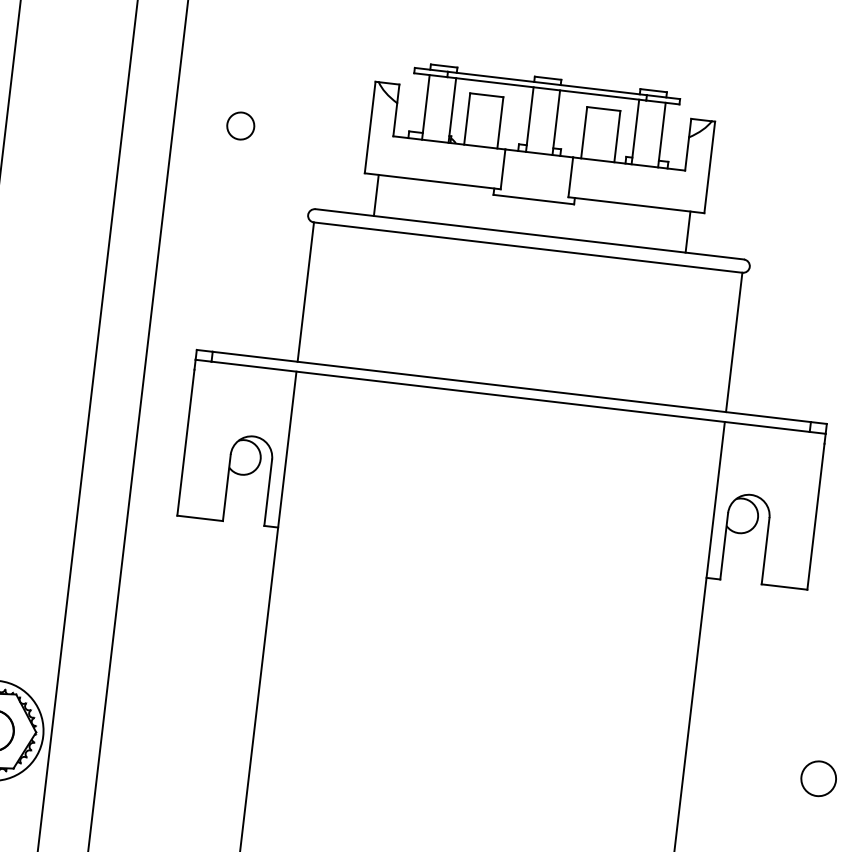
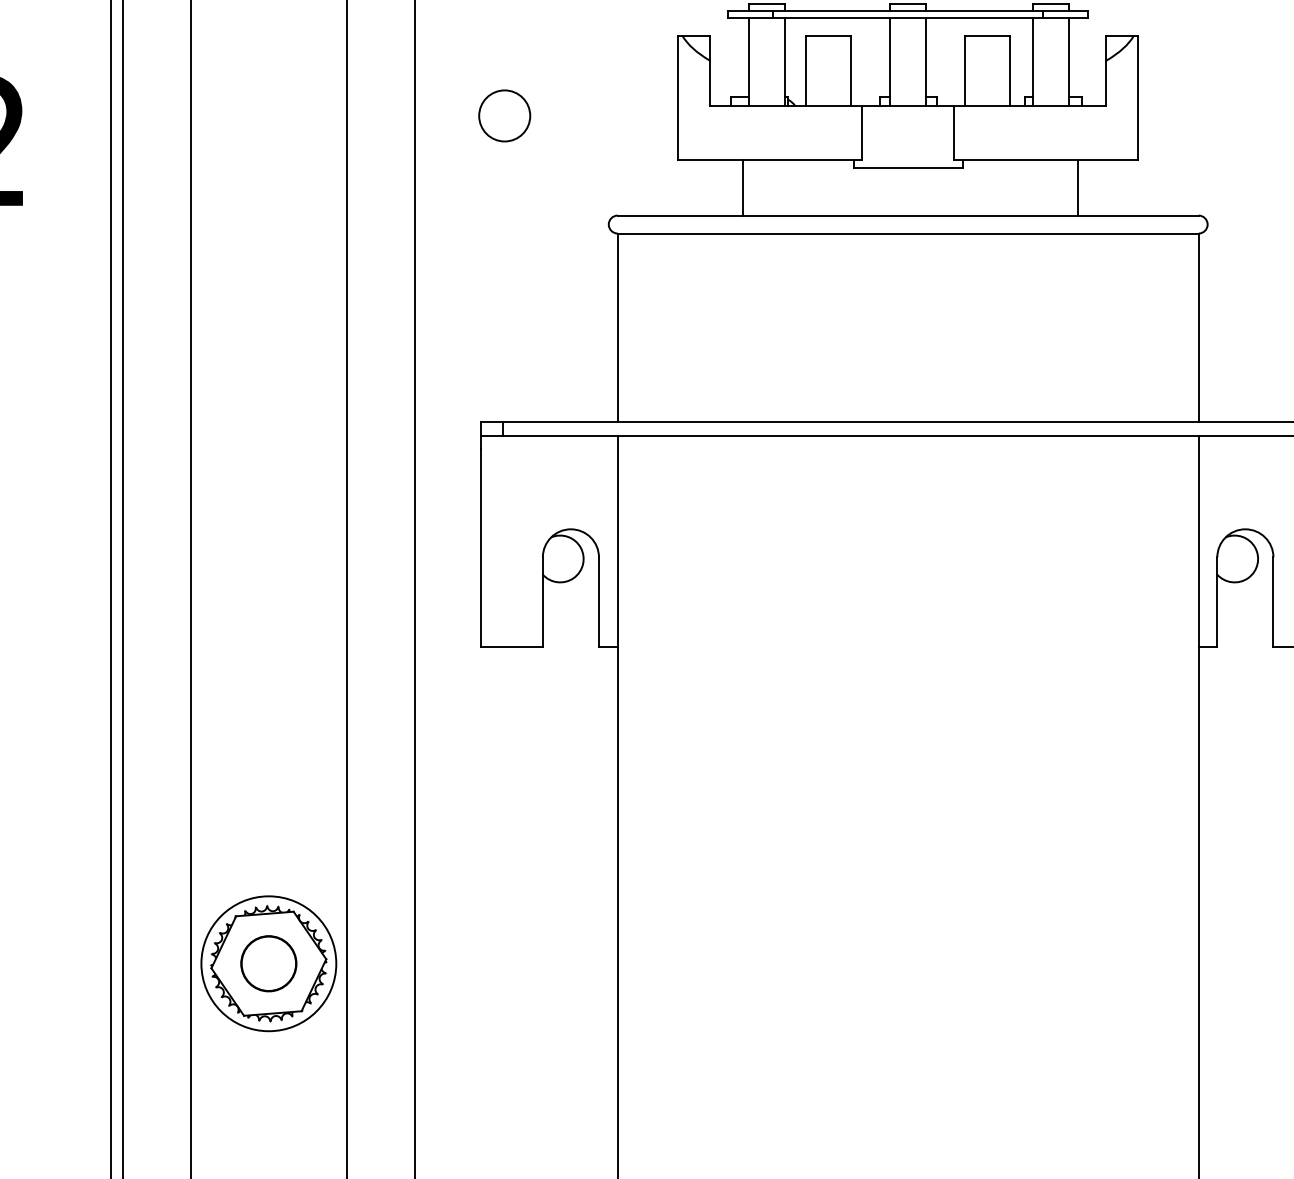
circle: (240, 126) -> (504, 116), size x1.4
line: (376, 195) -> (742, 187), moved
line: (688, 231) -> (1077, 187), moved

